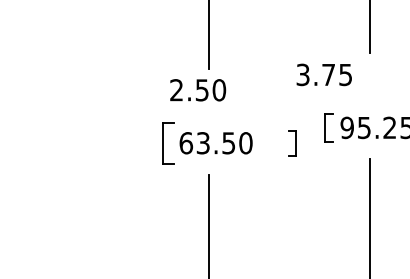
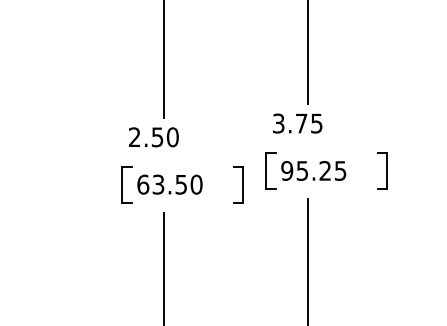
text: (324, 74) -> (297, 123), moved
part: (328, 127) -> (270, 170), size x1.43
part: (292, 143) -> (238, 184), size x1.67

